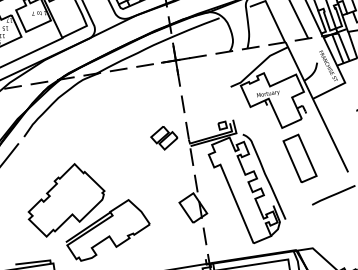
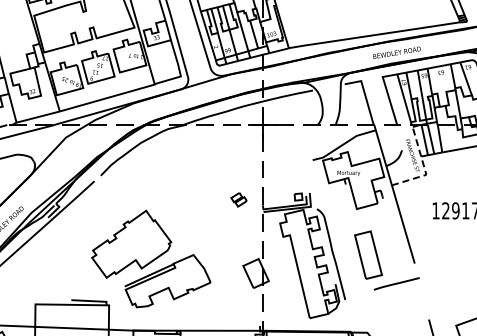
line: (342, 76) -> (424, 168), solid -> dashed
part: (163, 137) -> (238, 199), size x0.6
part: (299, 157) -> (368, 254), moved

